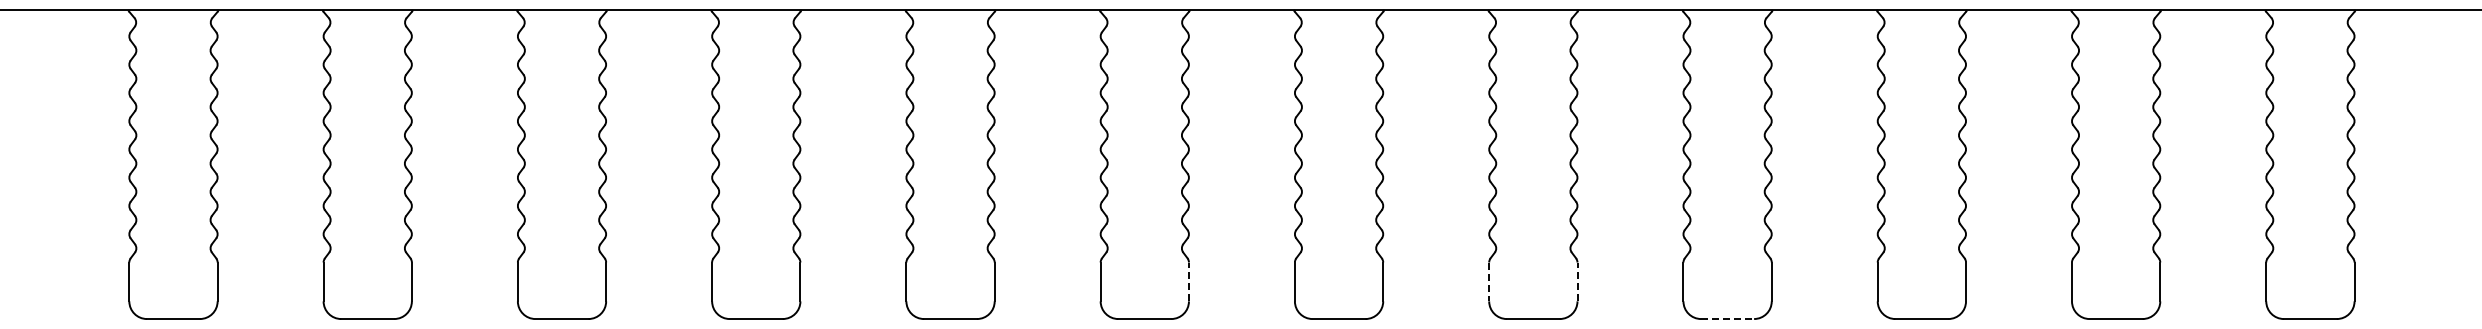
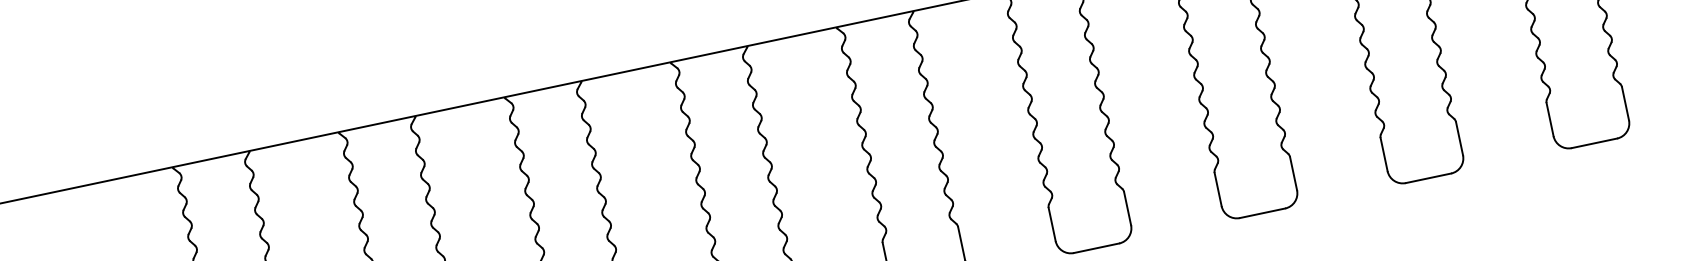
line: (1188, 281) -> (1127, 208), dashed -> solid
line: (1577, 281) -> (1459, 138), dashed -> solid
line: (1489, 282) -> (1384, 155), dashed -> solid
line: (1728, 319) -> (1595, 143), dashed -> solid

